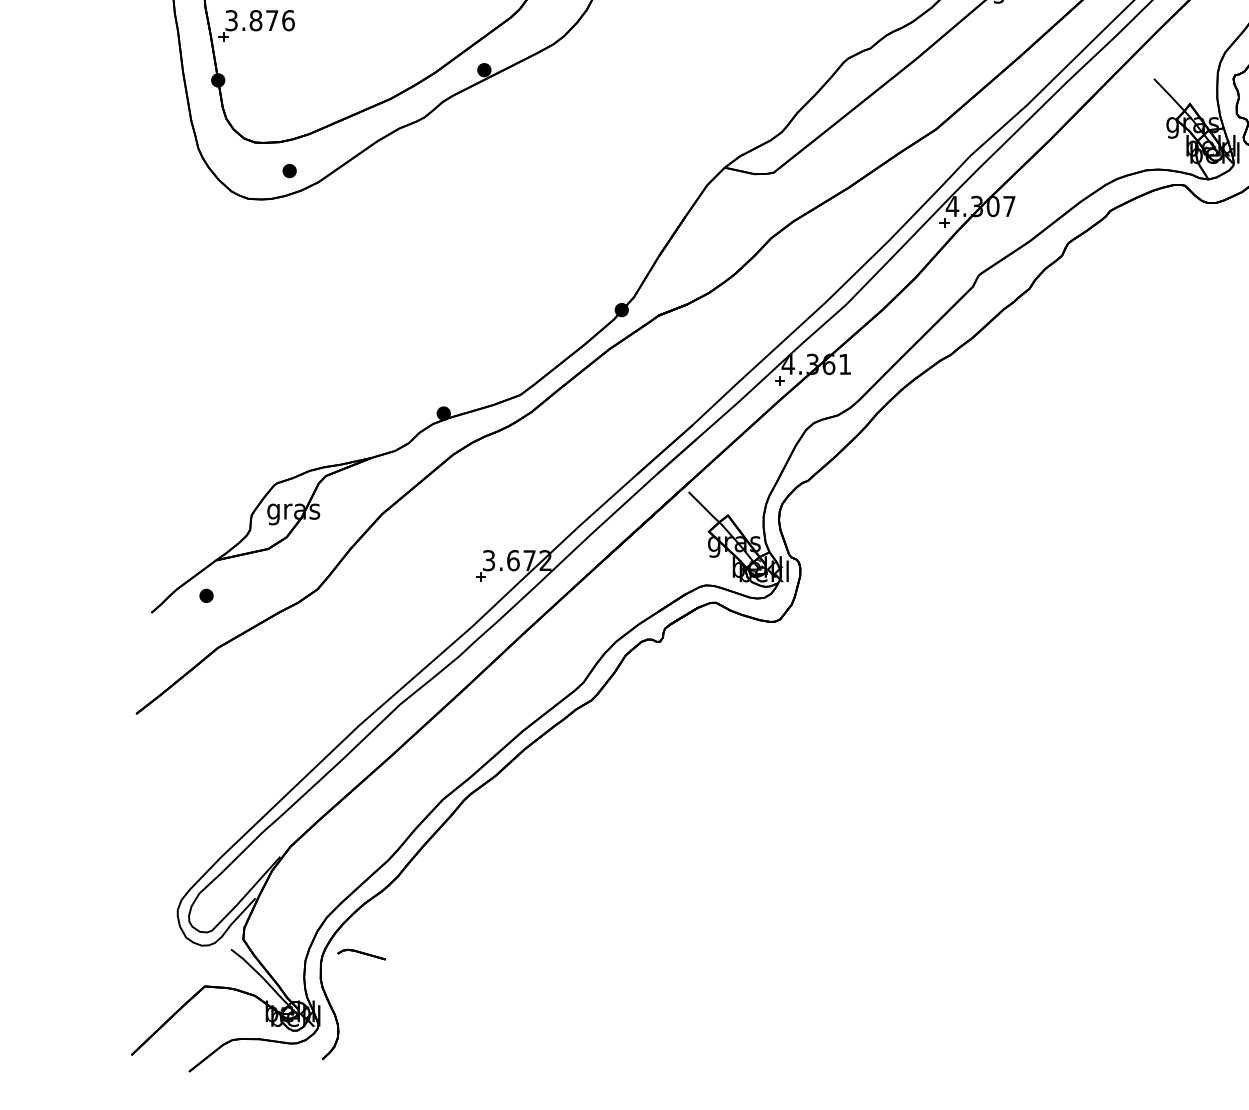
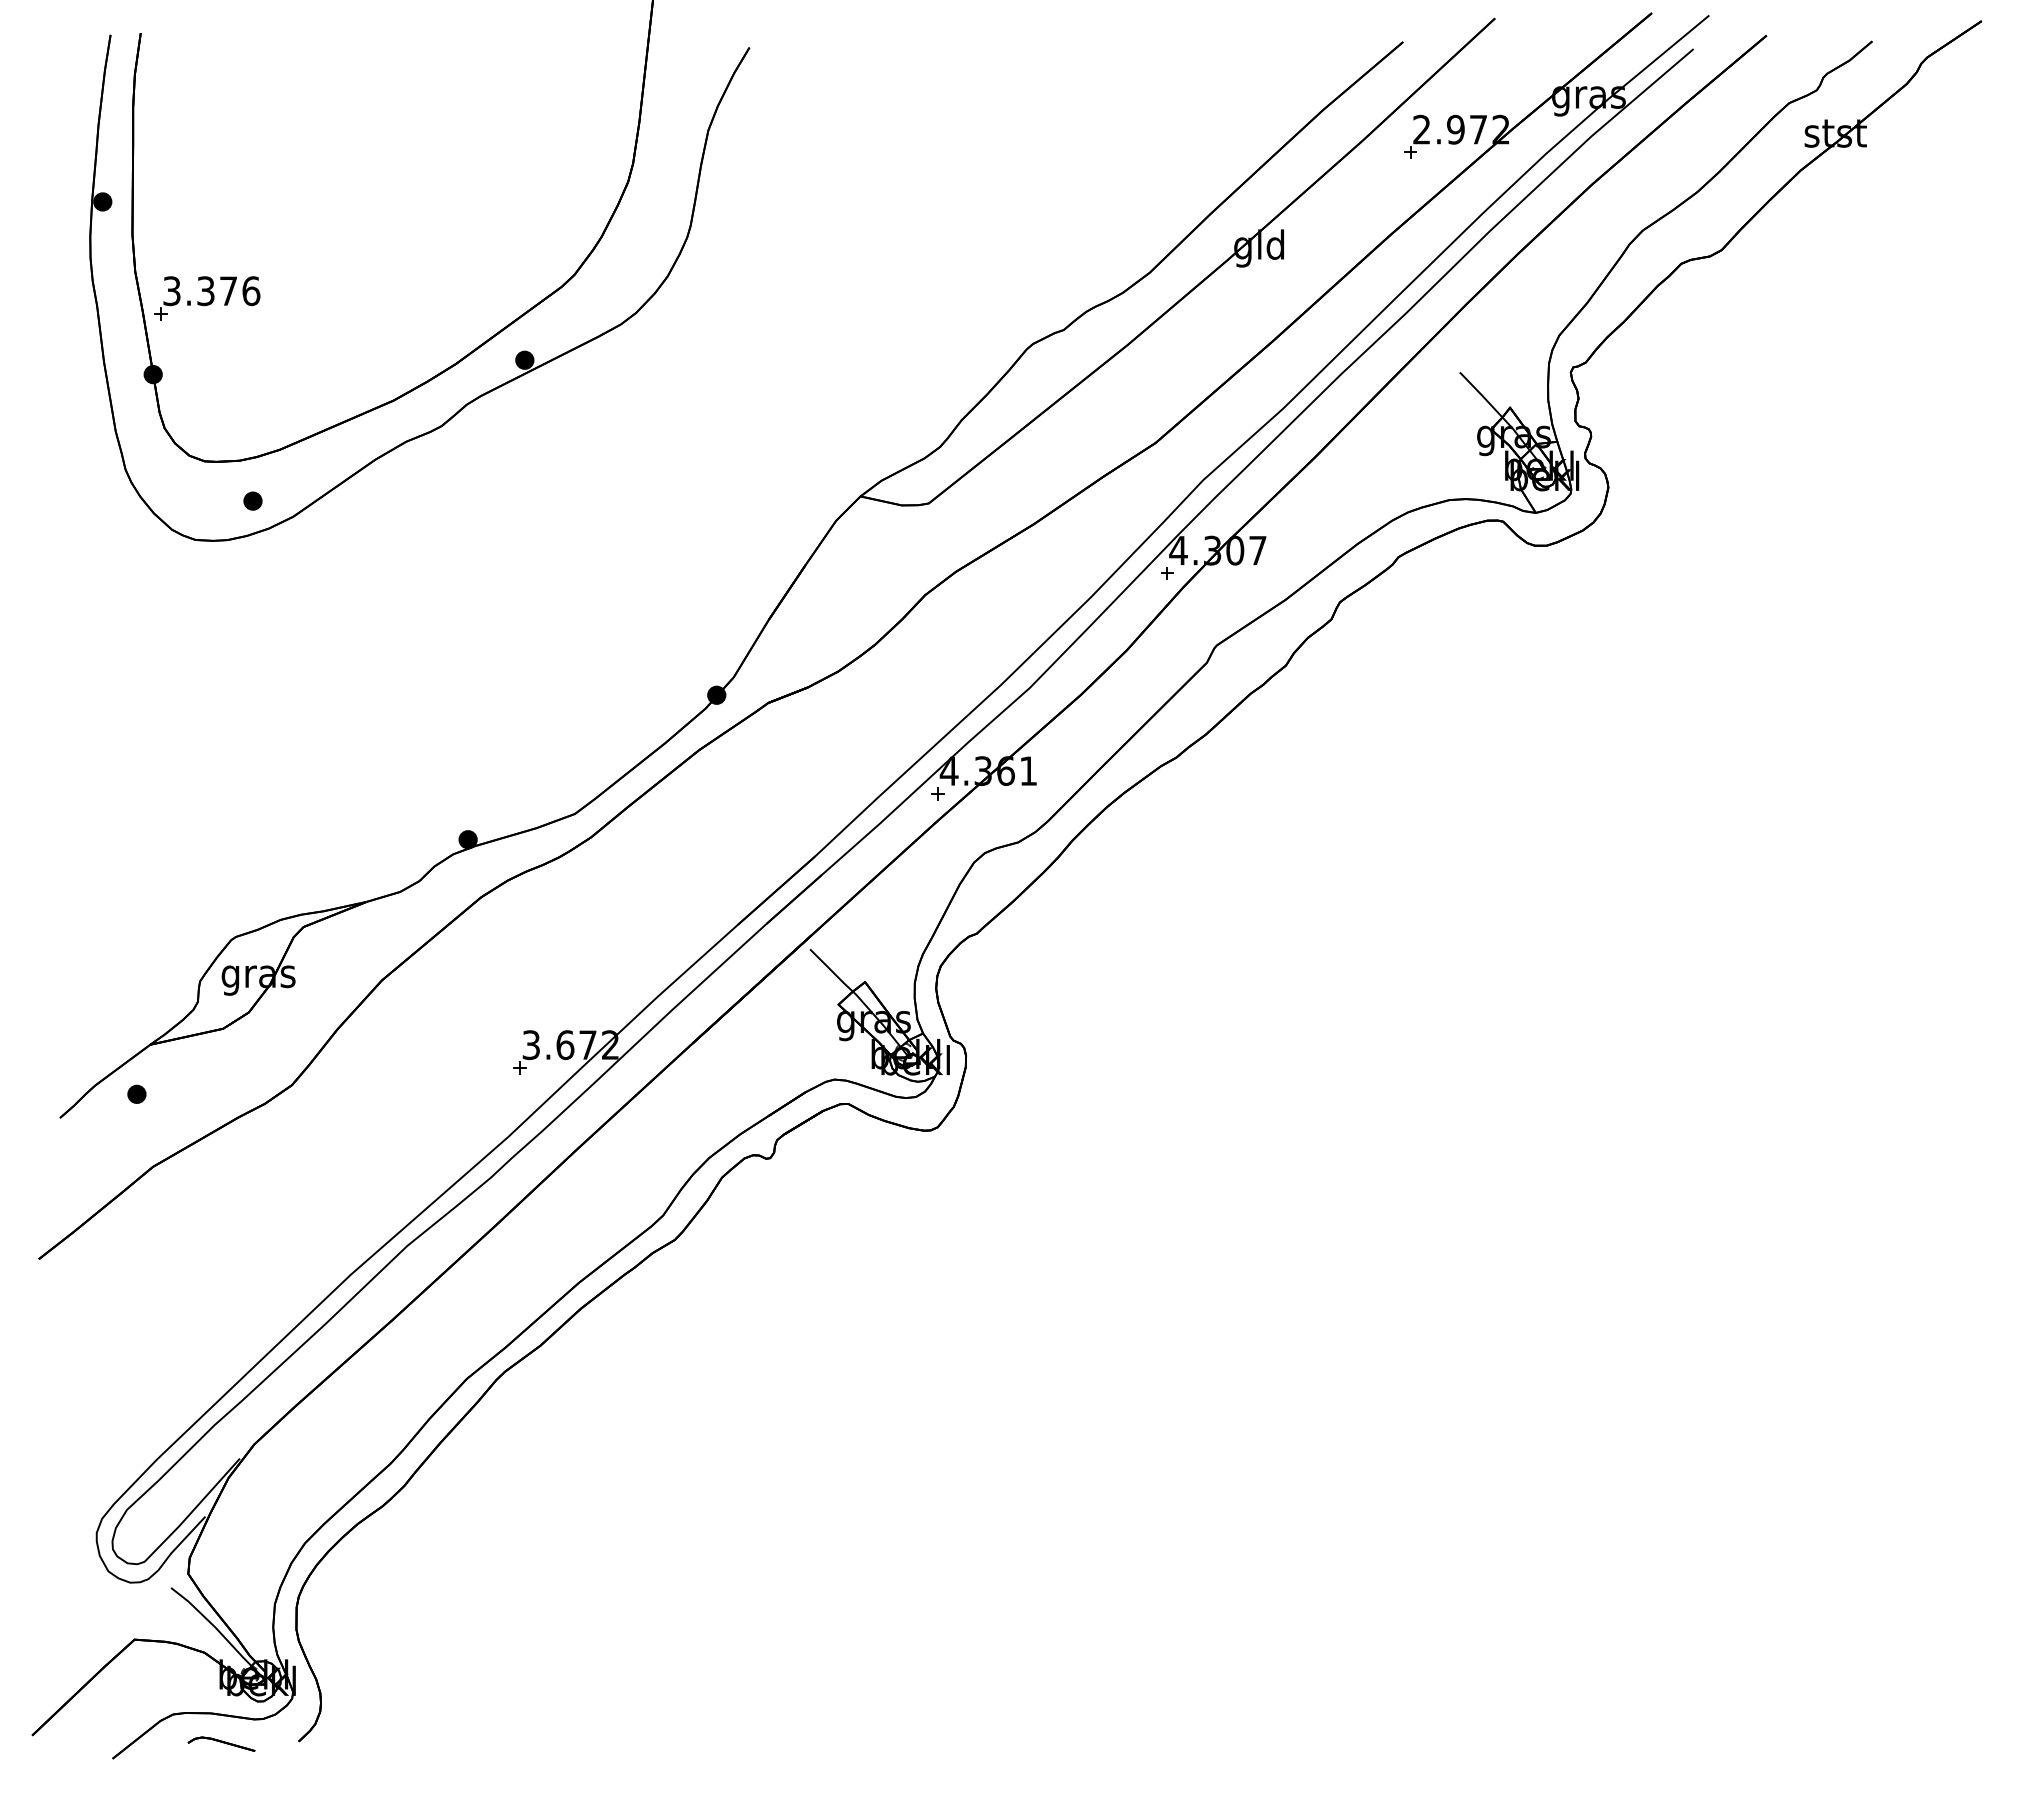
text: (255, 20) -> (205, 291), 3.876 -> 3.376
part: (361, 954) -> (221, 1743), moved

